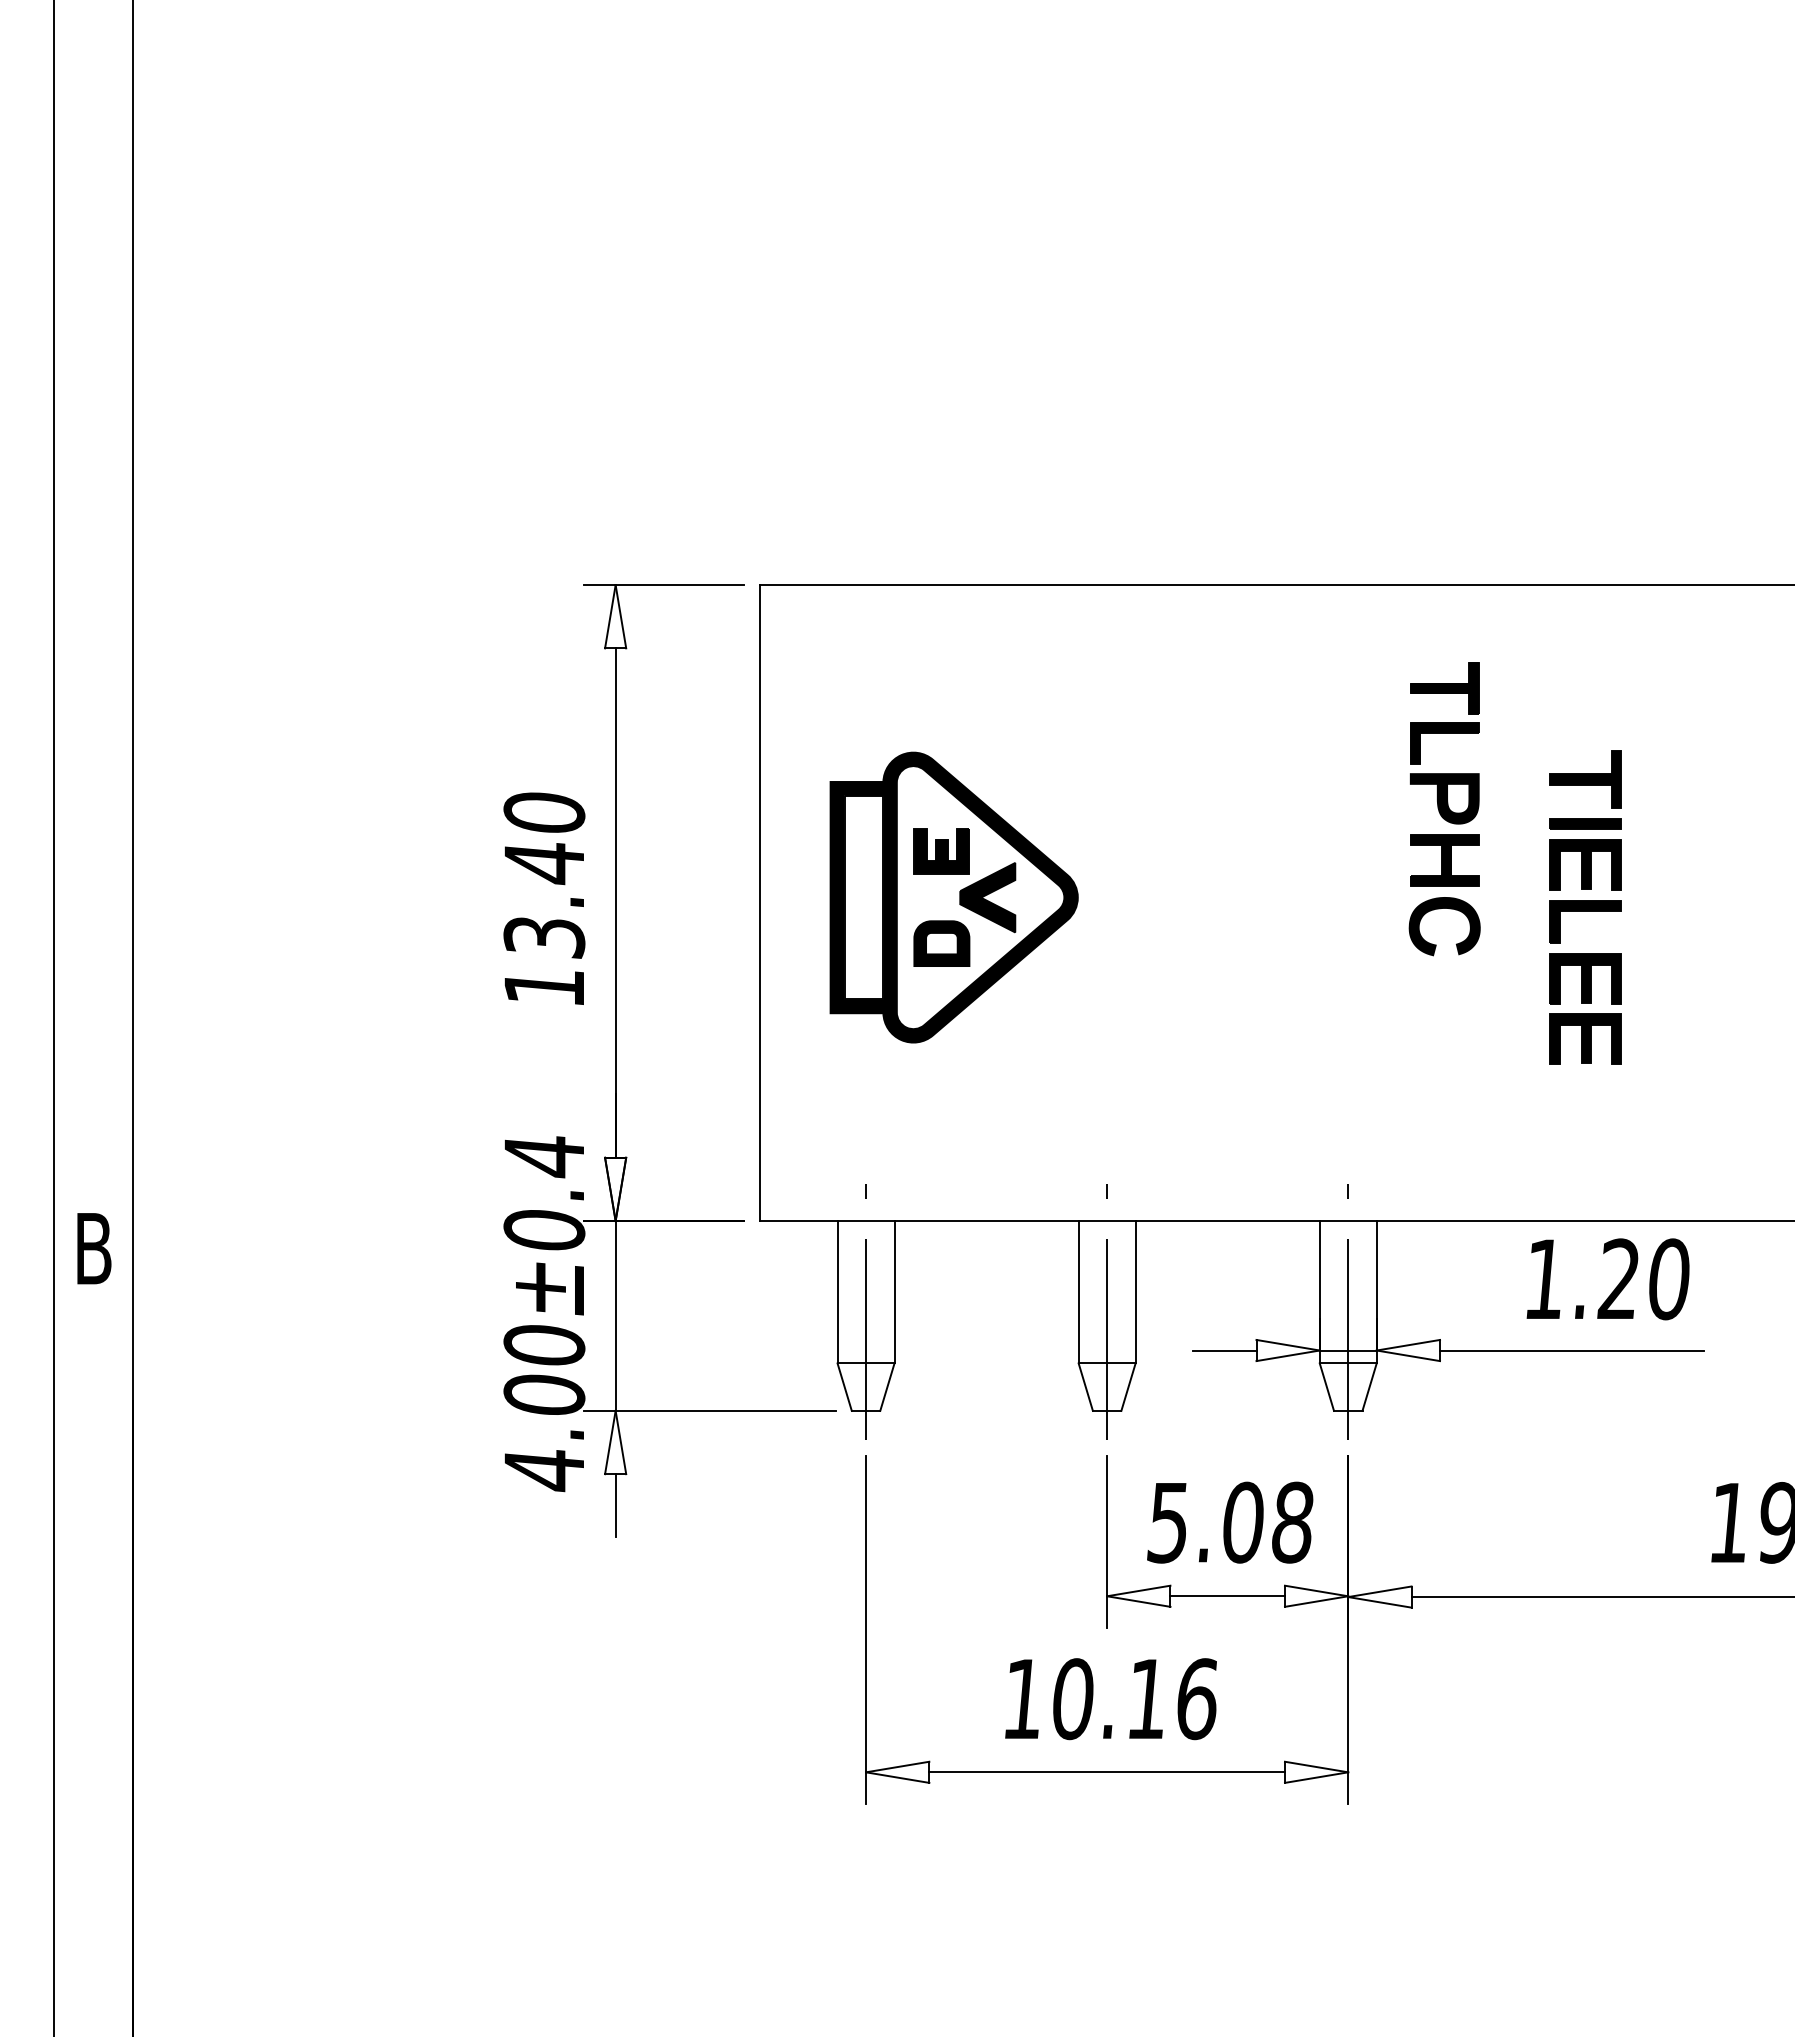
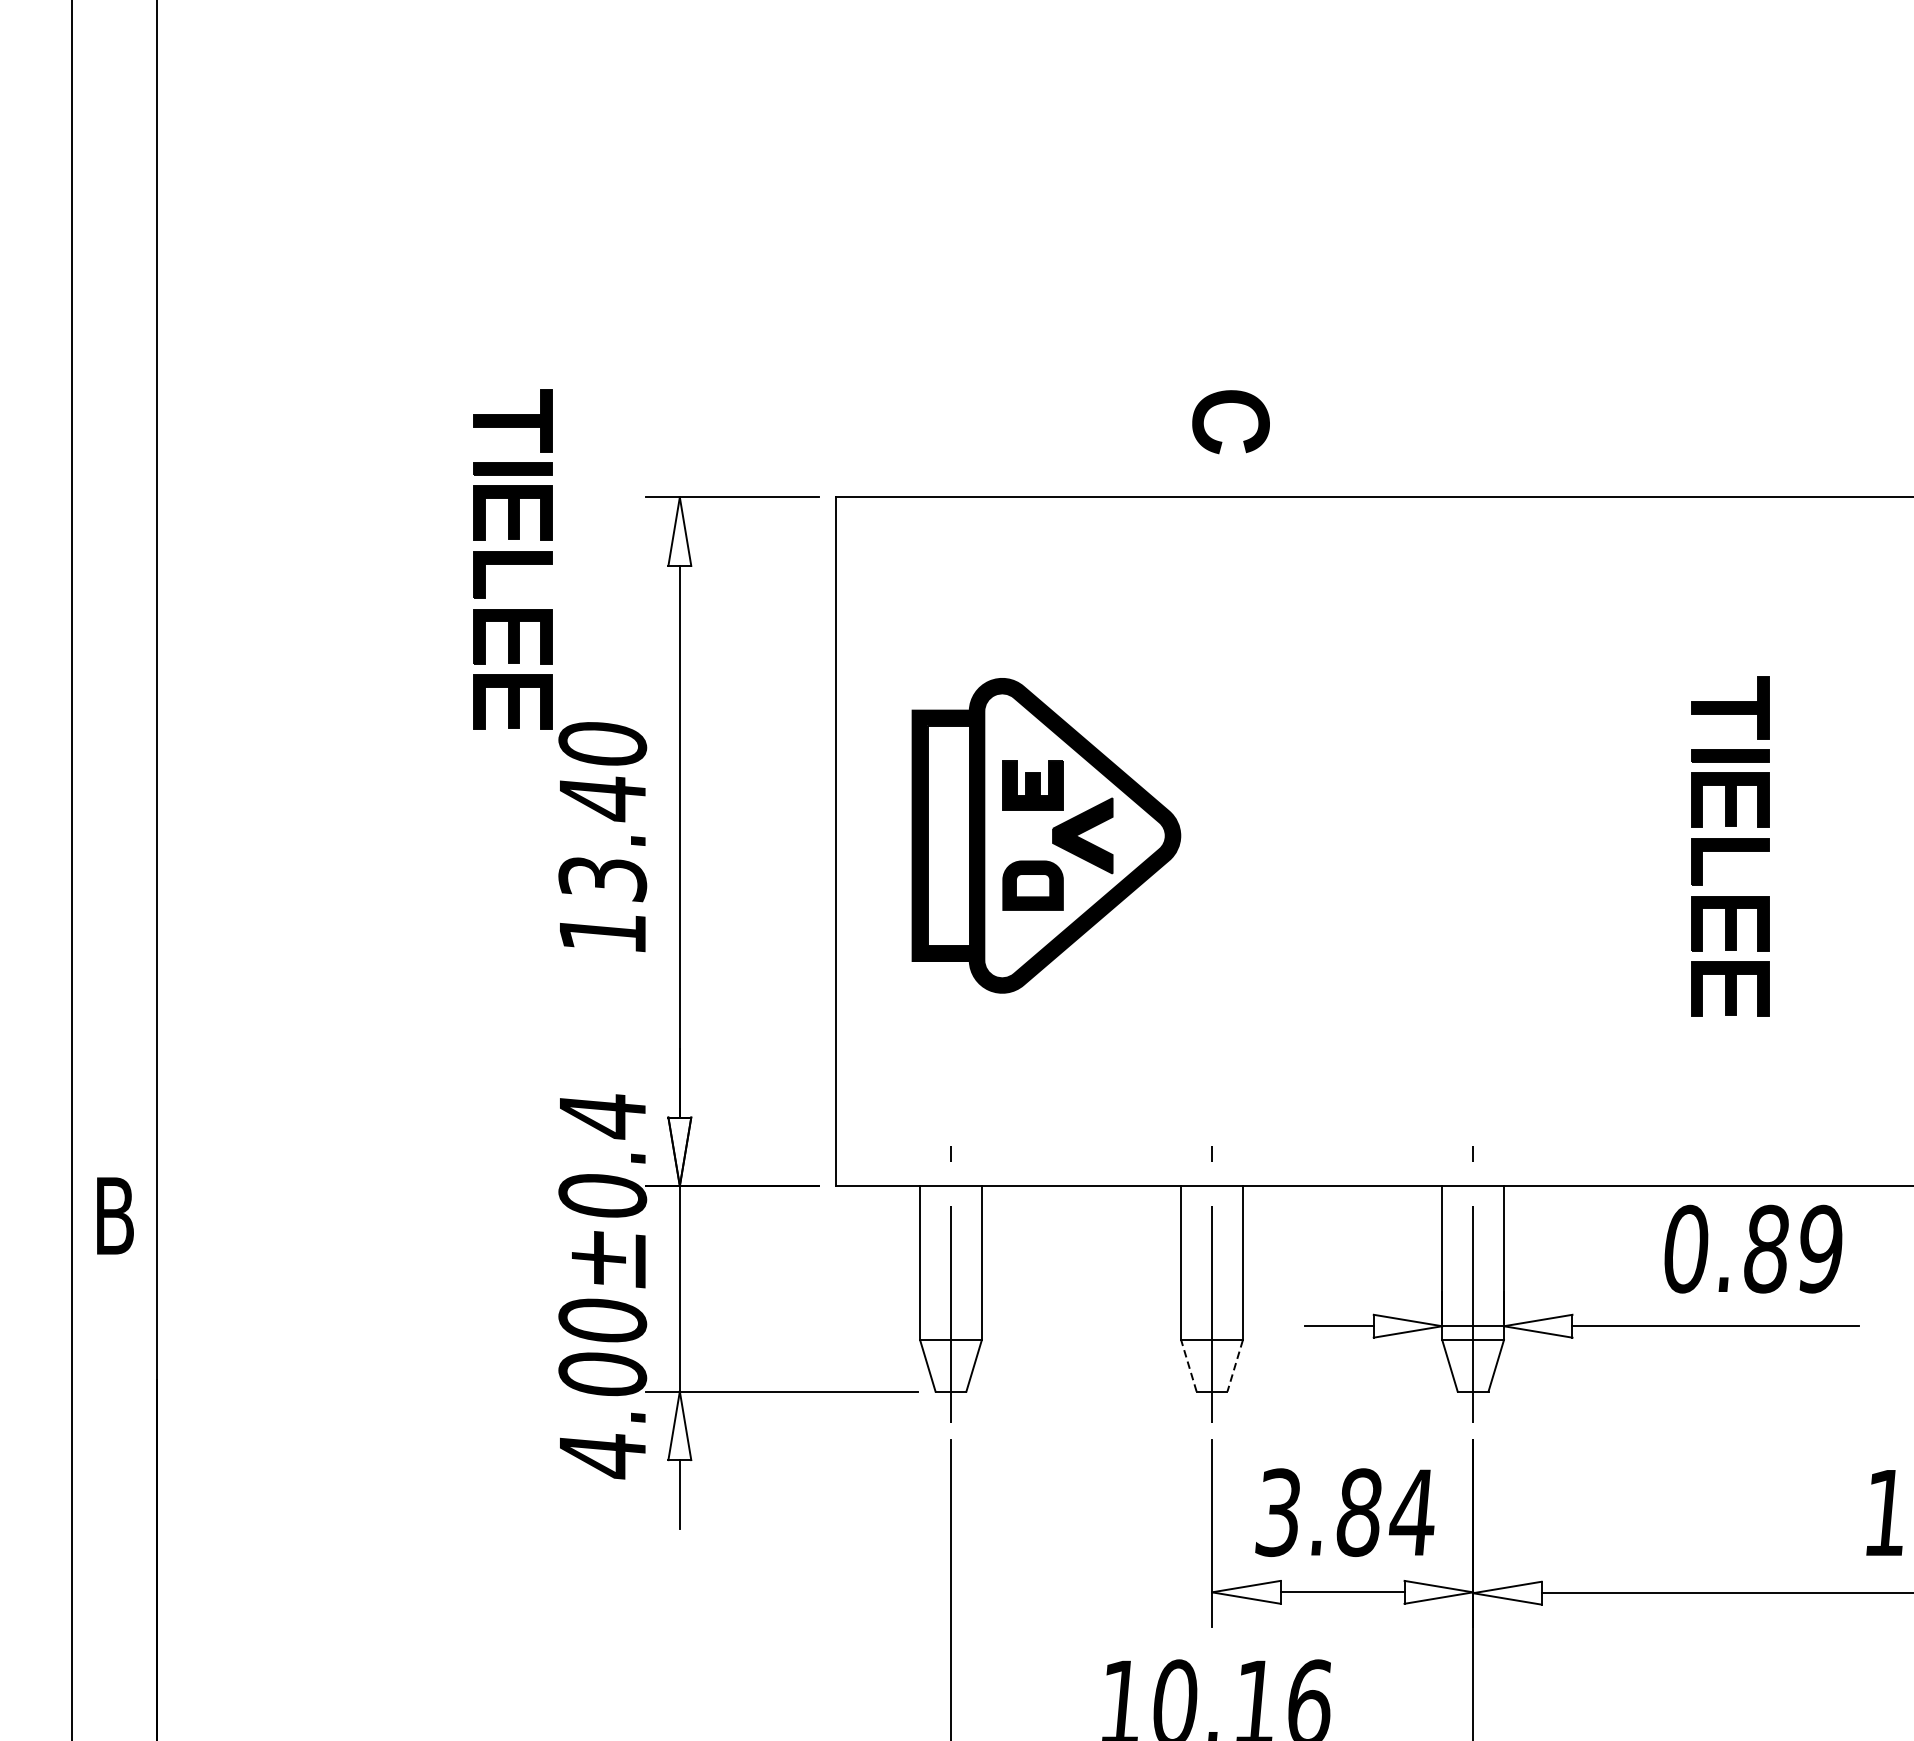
part: (461, 642) -> (512, 559), added
part: (1444, 774) -> (1577, 702), removed
part: (1440, 909) -> (1226, 403), moved
text: (1607, 1279) -> (1753, 1249), 1.20 -> 0.89
line: (1085, 1387) -> (1188, 1366), solid -> dashed
line: (1128, 1387) -> (1235, 1366), solid -> dashed
text: (1230, 1522) -> (1345, 1512), 5.08 -> 3.84

